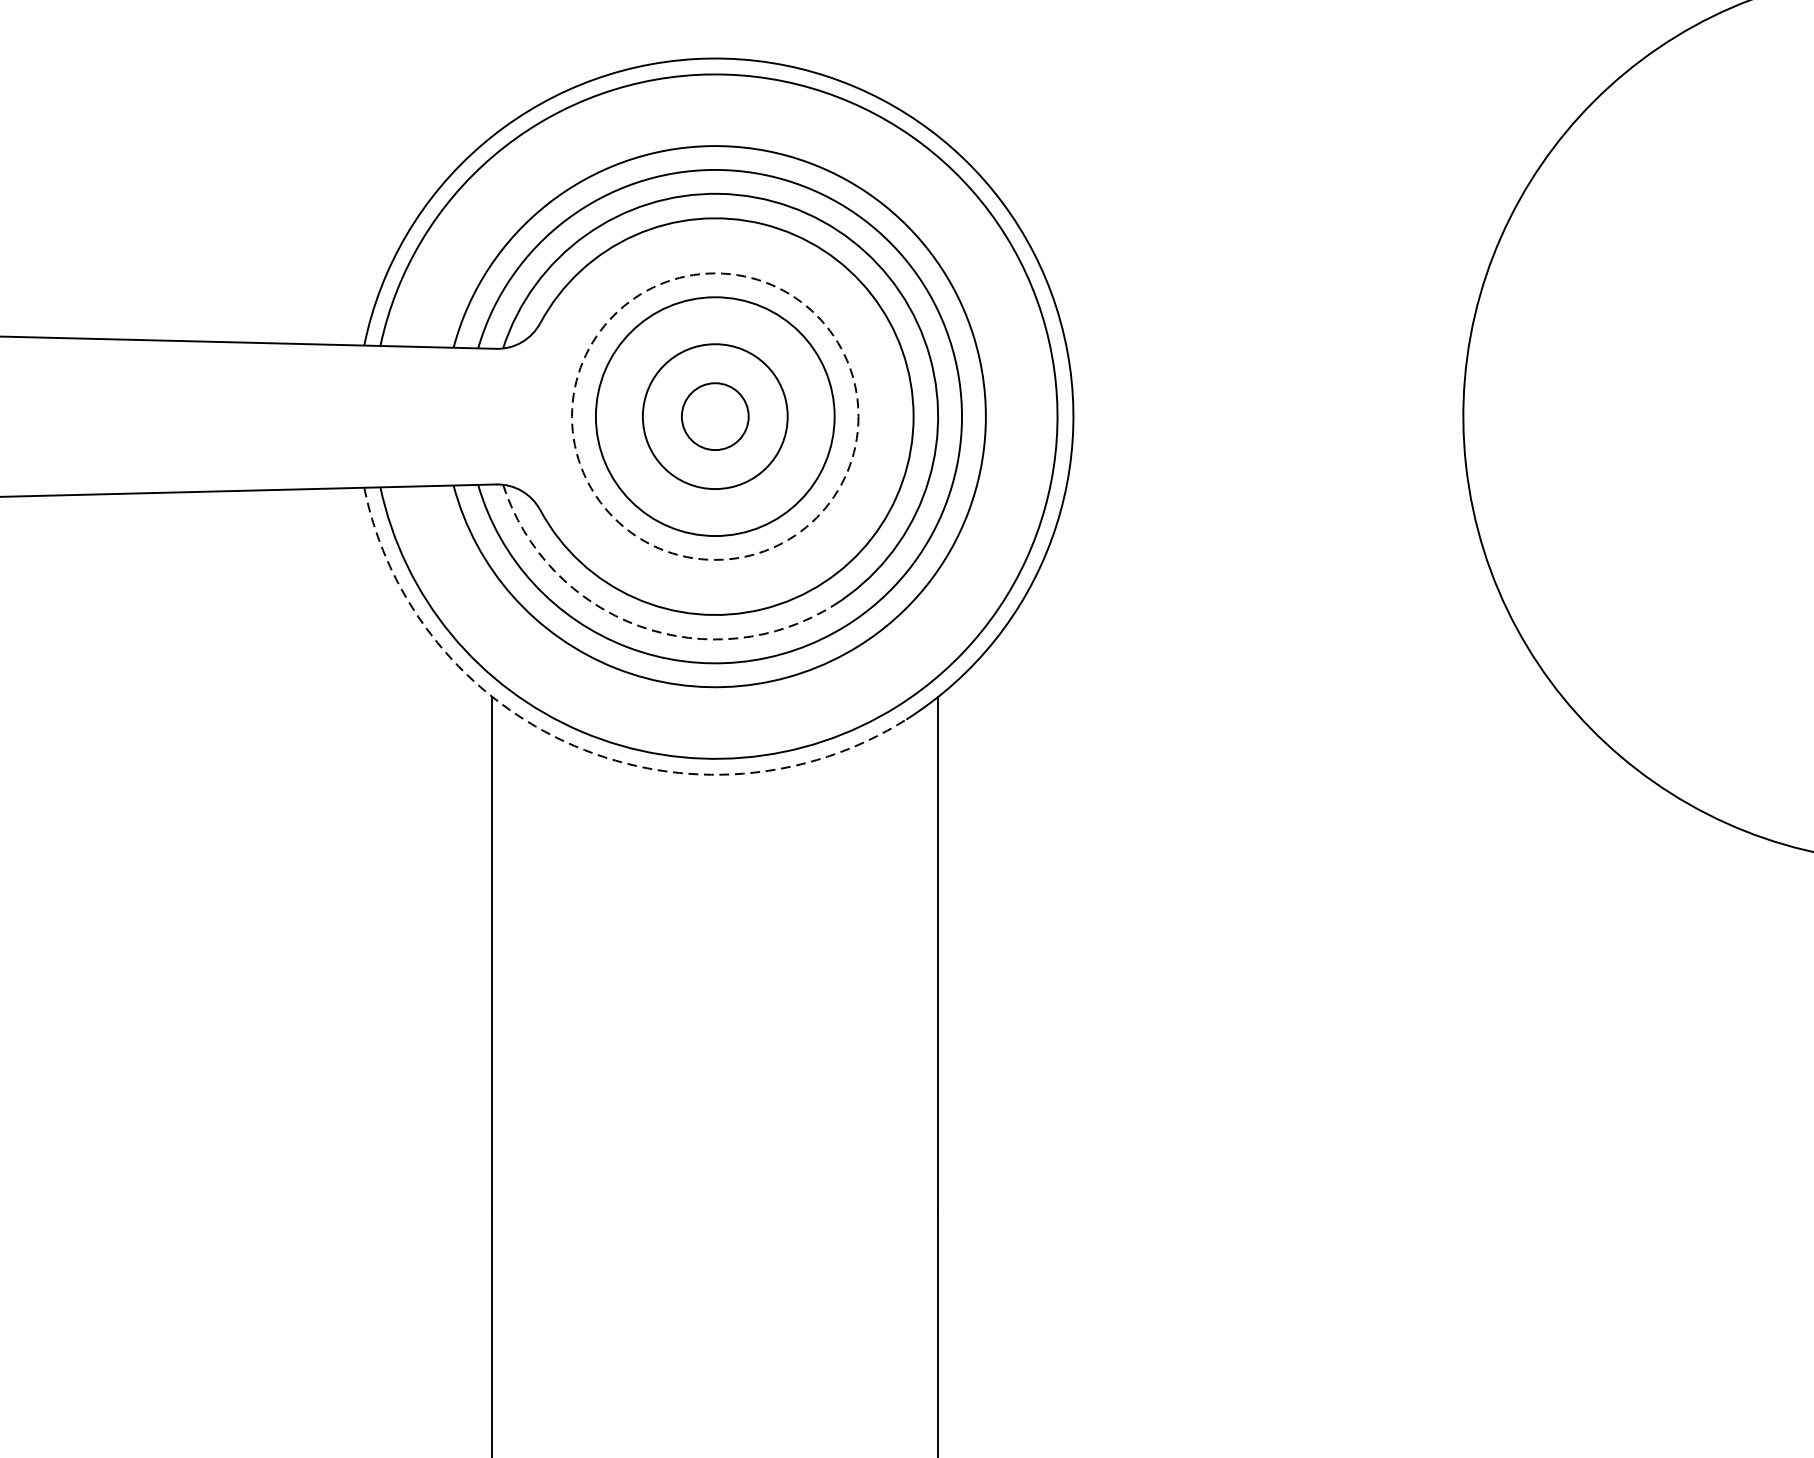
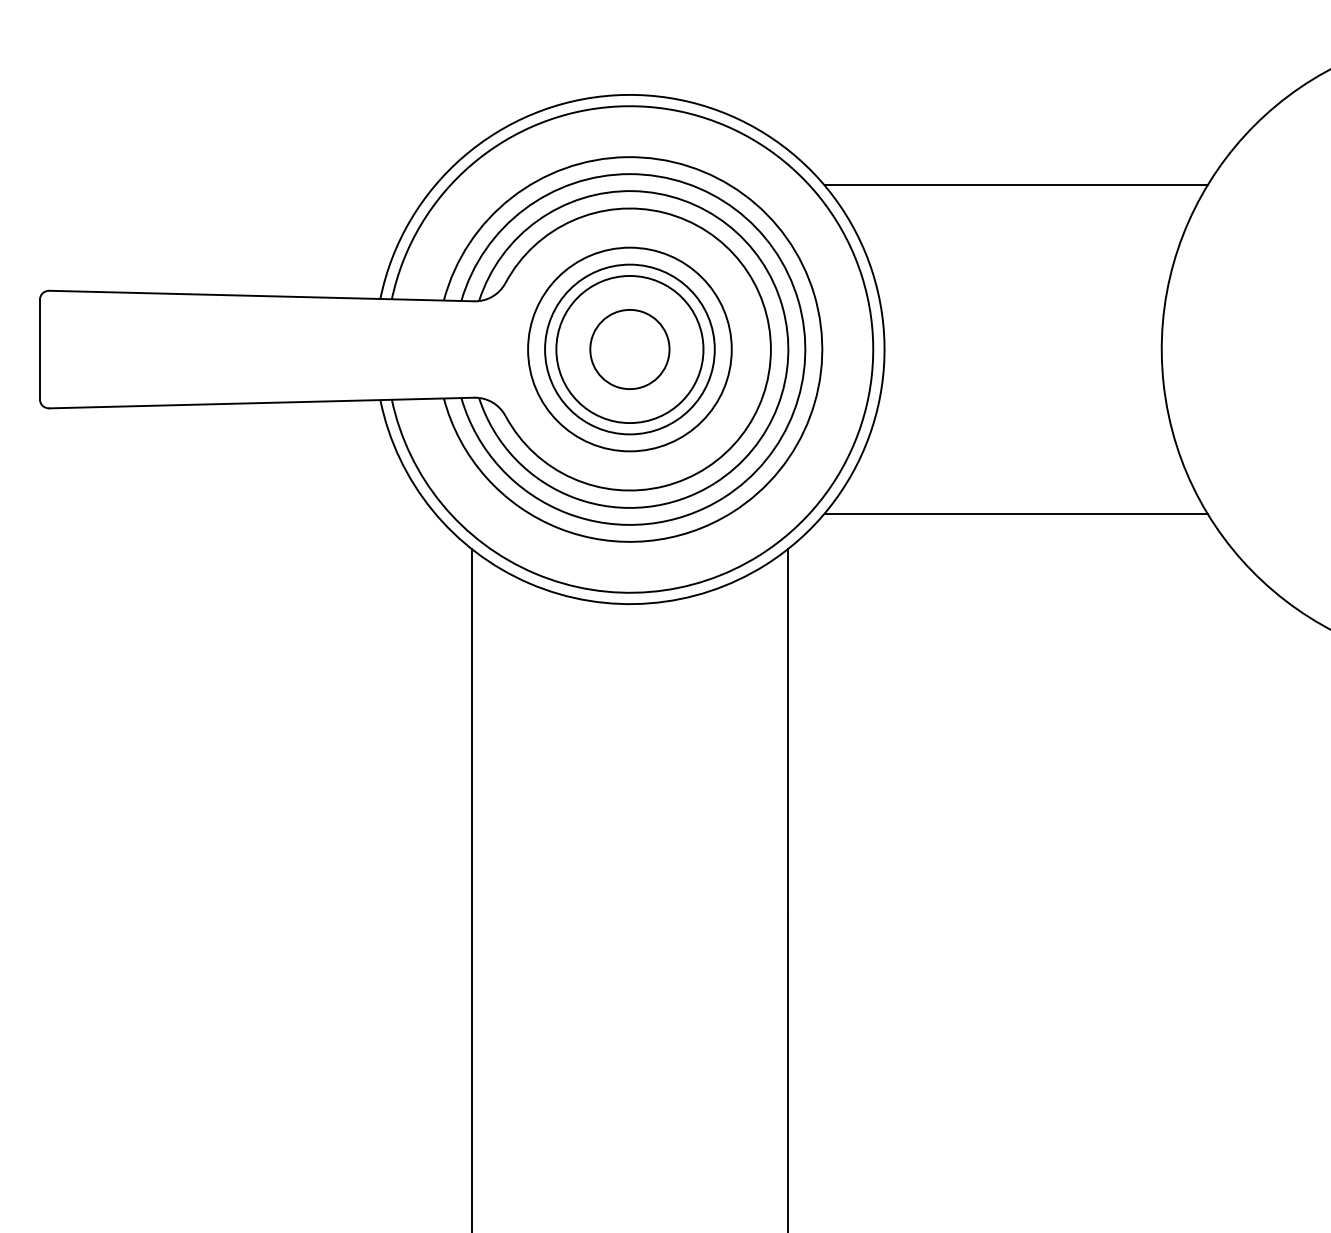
line: (1257, 185) -> (1015, 185), added
circle: (714, 416) -> (629, 349), dashed -> solid
circle: (714, 416) -> (629, 349), size x1.43
circle: (714, 416) -> (629, 349), size x1.67
arc: (638, 626) -> (575, 498), dashed -> solid
line: (1257, 647) -> (1015, 513), added
arc: (574, 745) -> (529, 583), dashed -> solid

